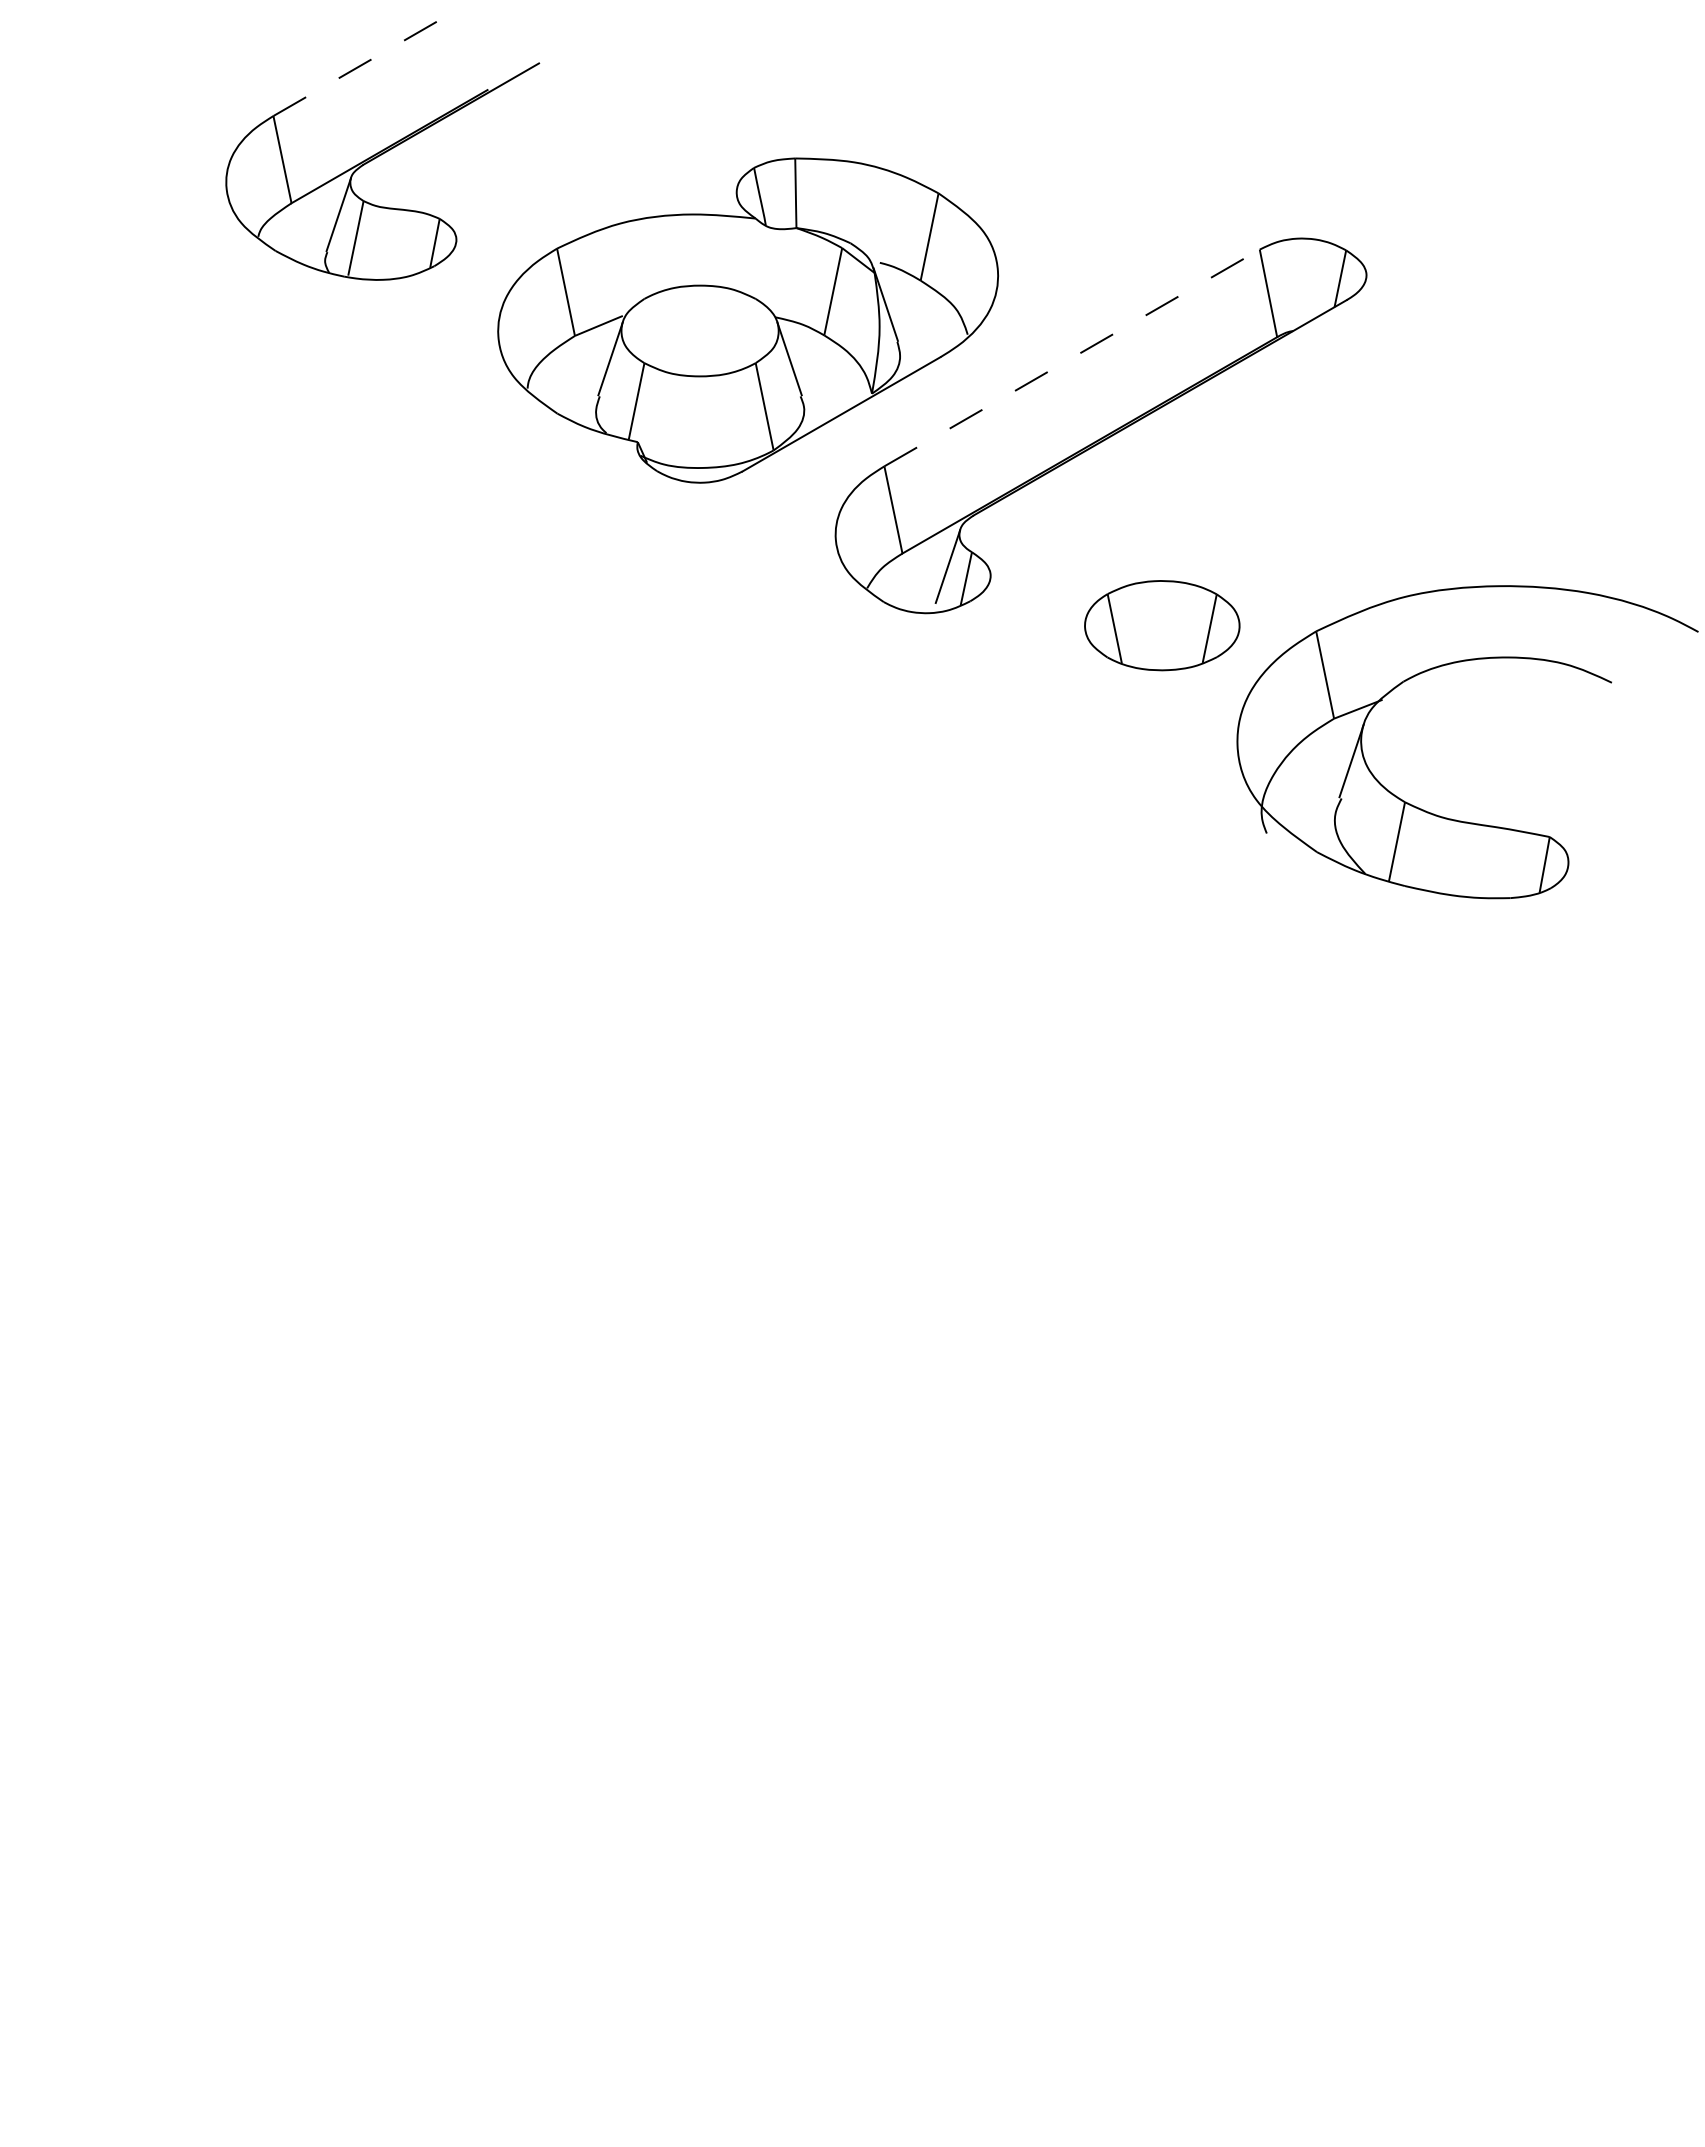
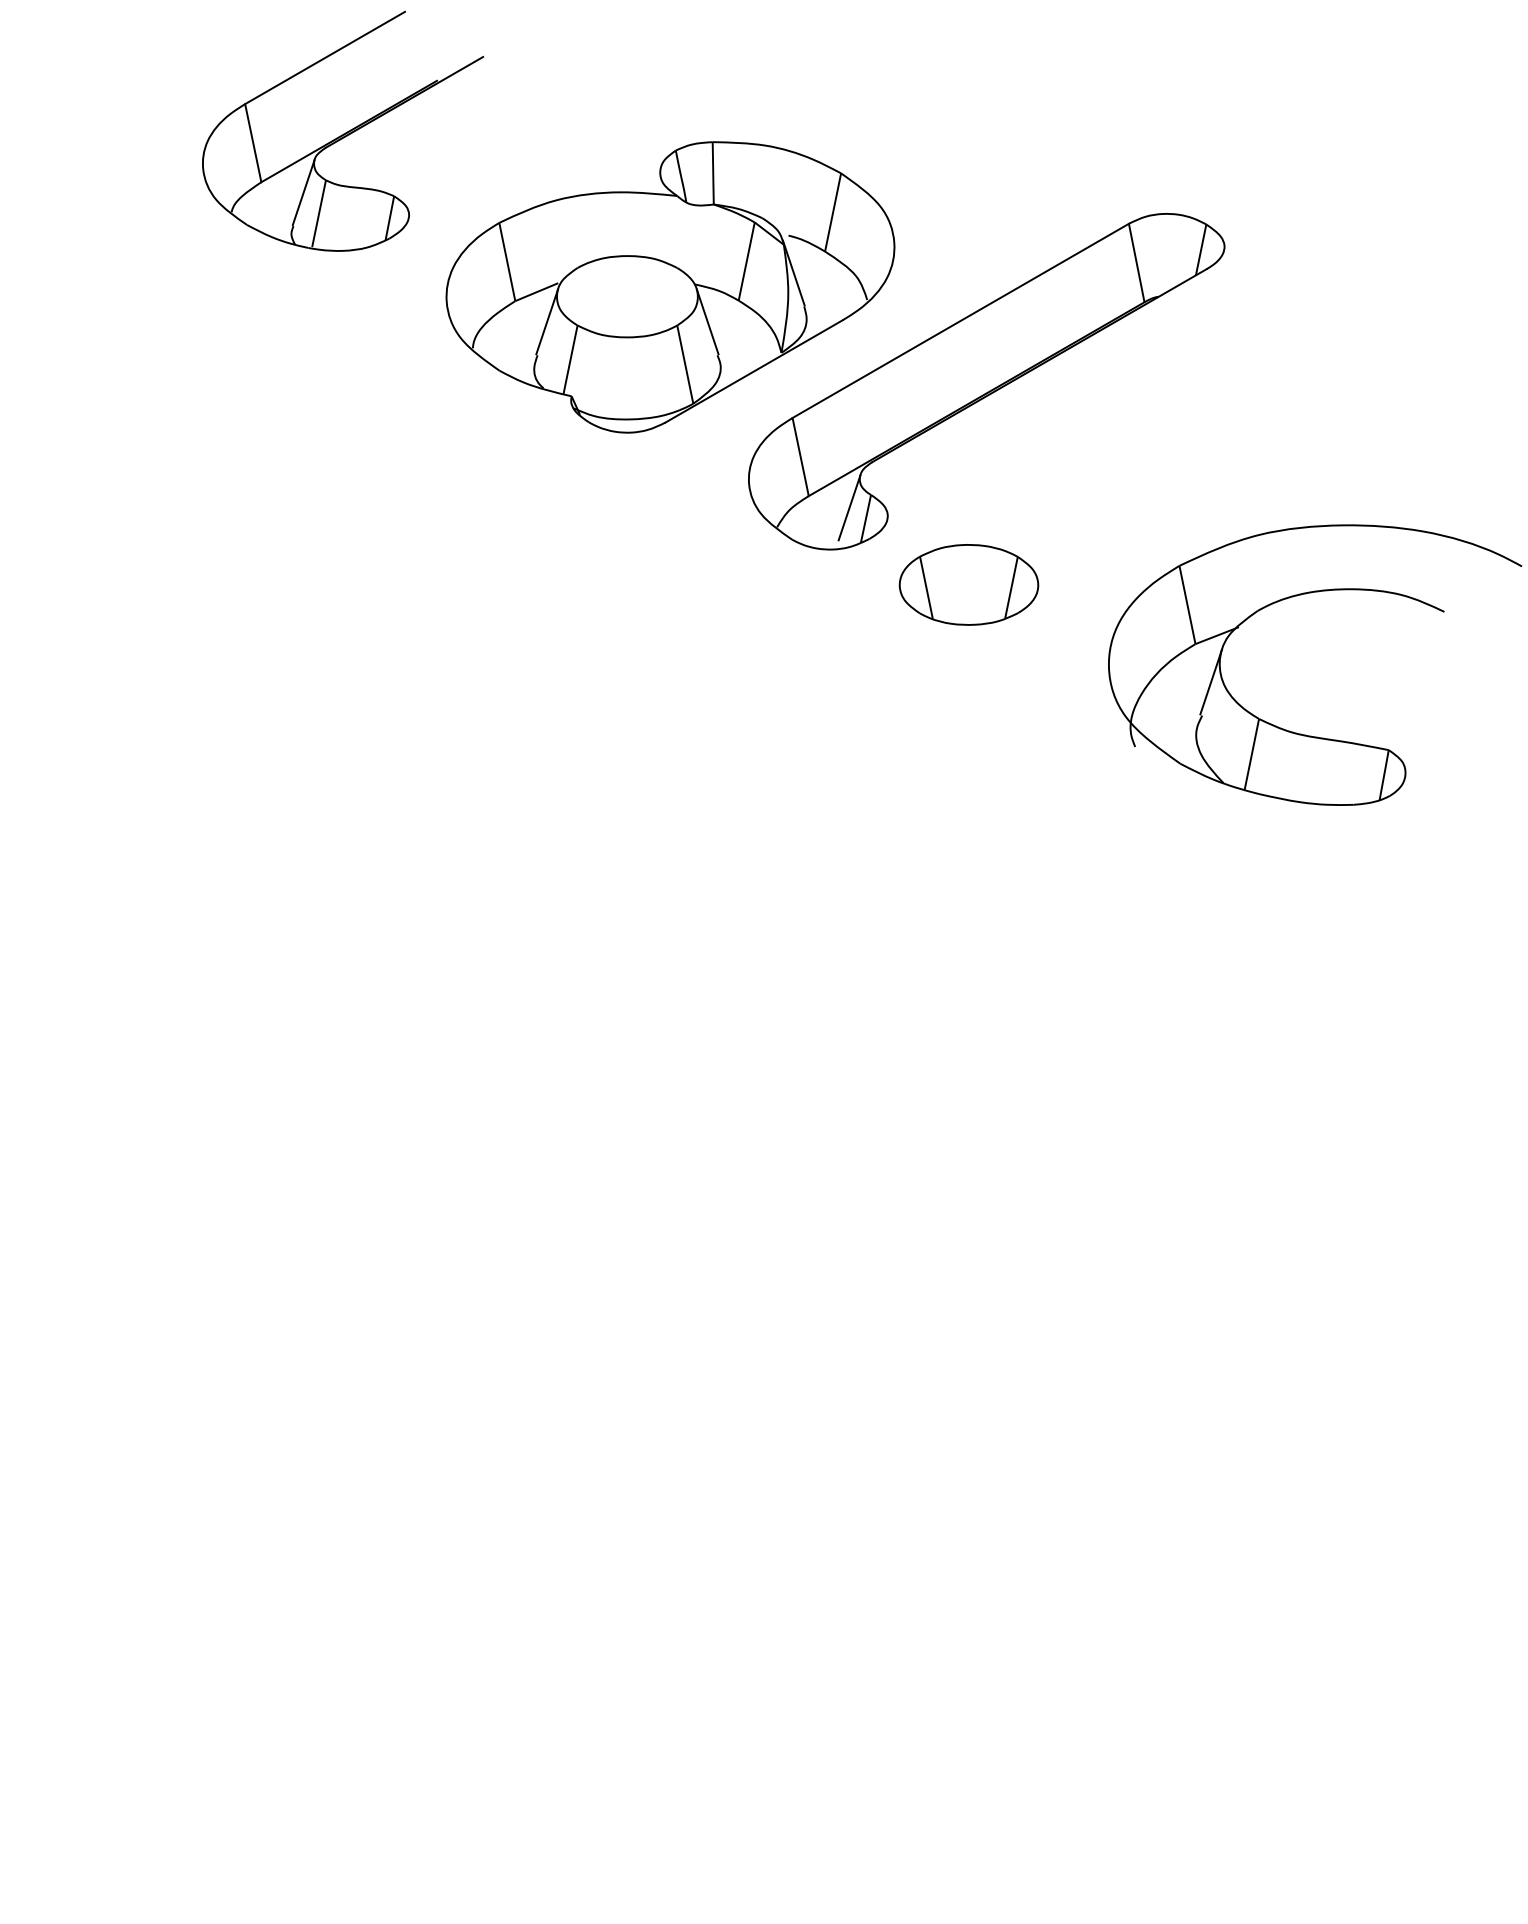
line: (362, 64) -> (324, 57), dashed -> solid
line: (1072, 357) -> (961, 320), dashed -> solid
part: (1162, 625) -> (969, 584), moved

